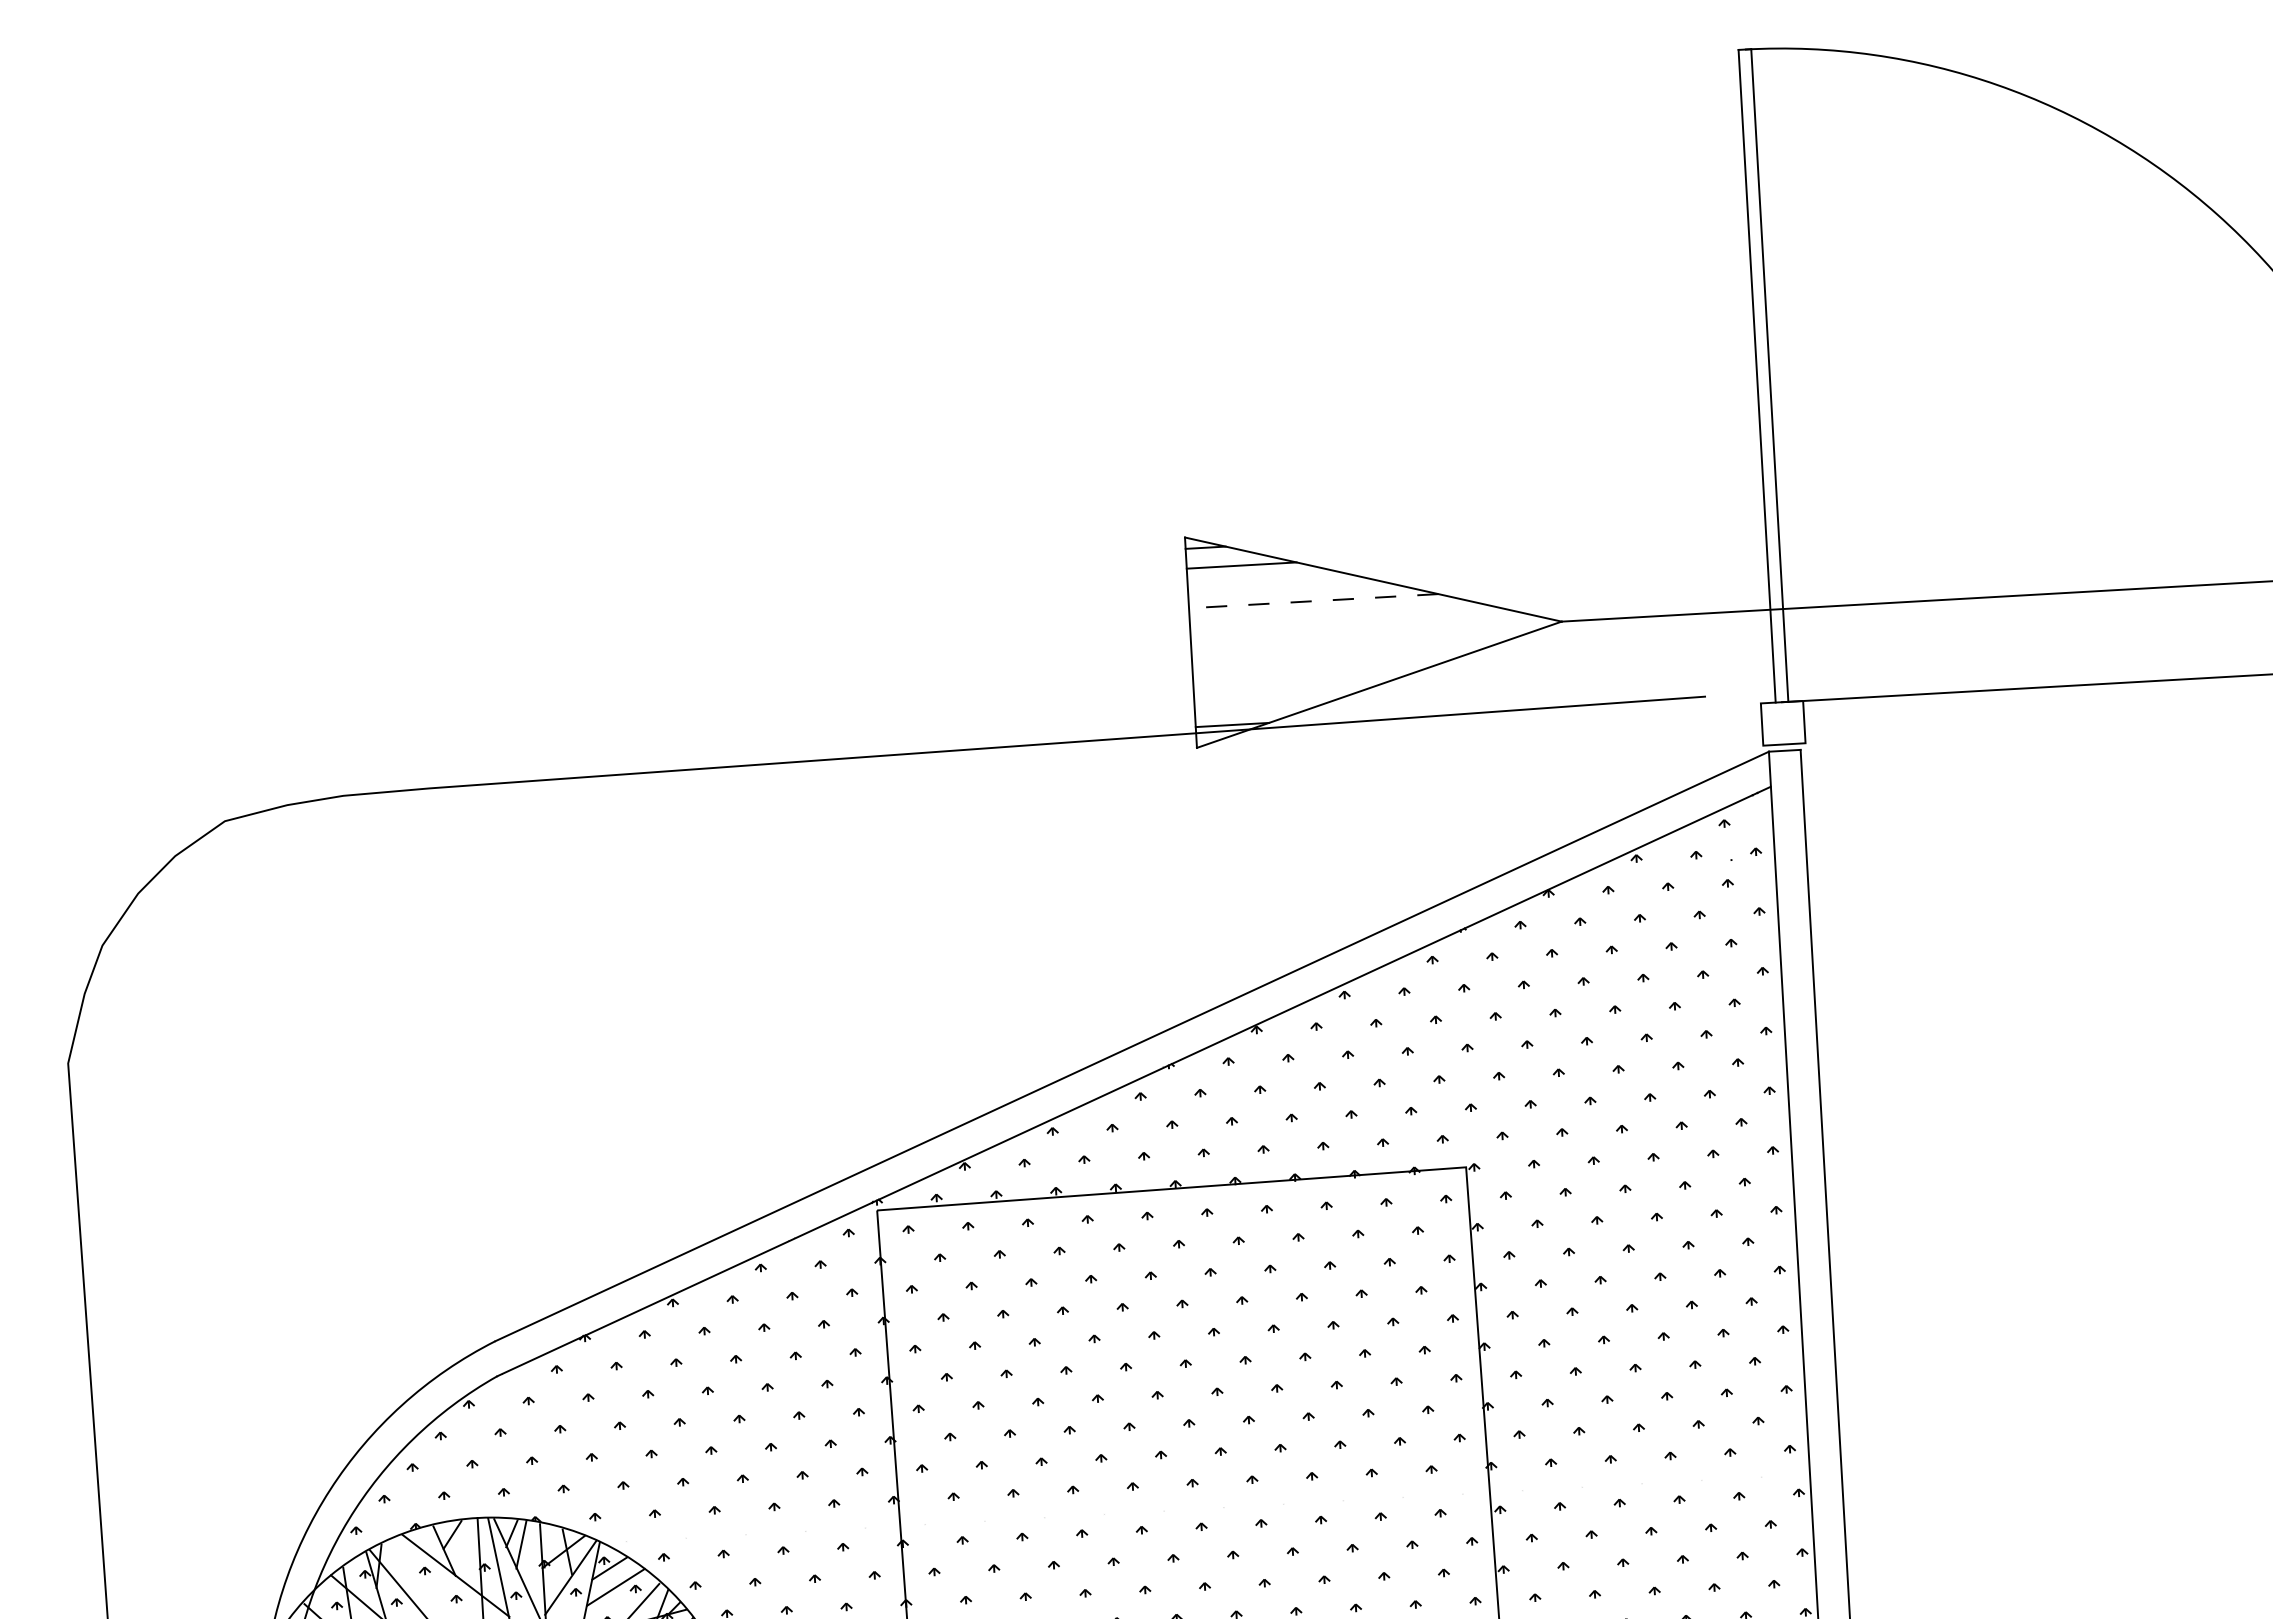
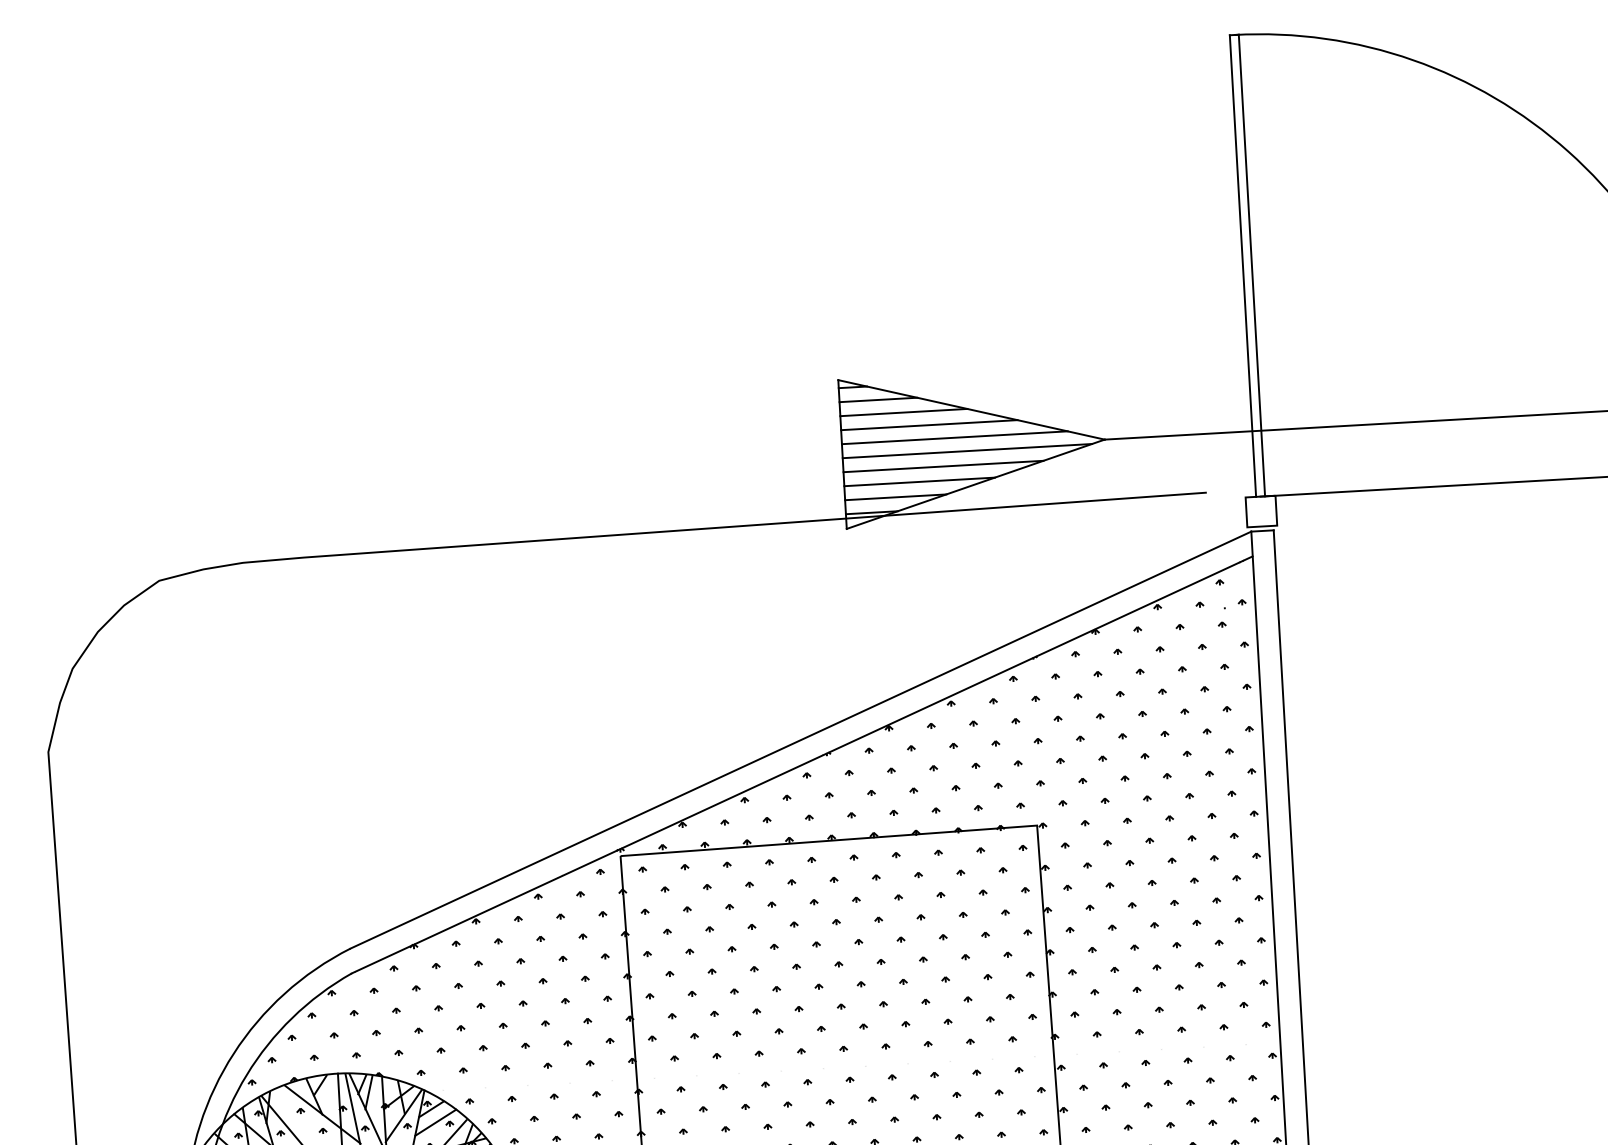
line: (1277, 583) -> (903, 412), added
line: (1313, 601) -> (929, 425), dashed -> solid
line: (1349, 618) -> (954, 437), added
line: (1367, 637) -> (967, 450), added
line: (1333, 659) -> (943, 466), added
line: (1299, 681) -> (919, 481), added
line: (1265, 703) -> (895, 497), added

